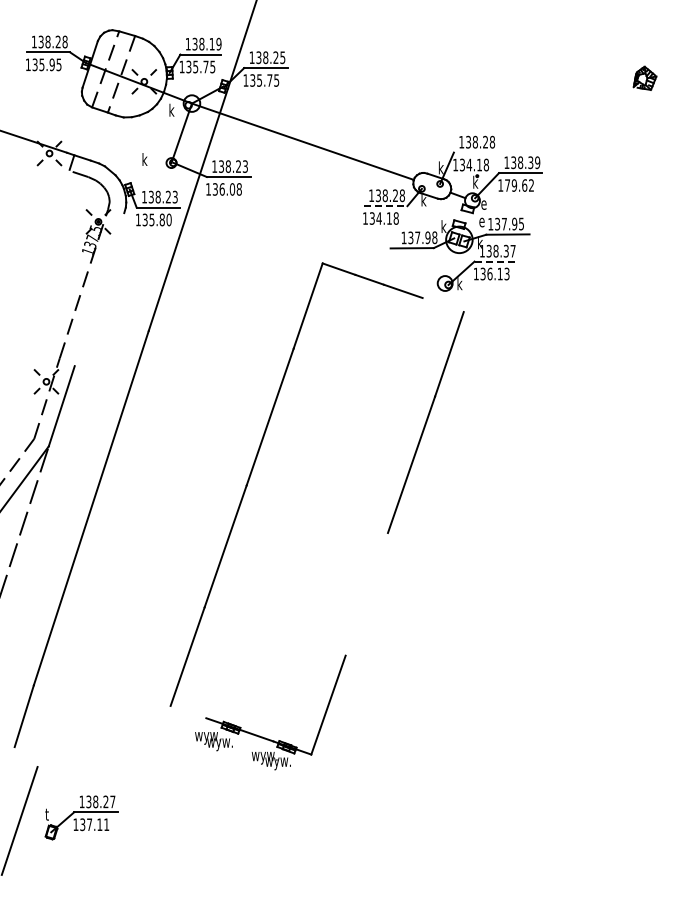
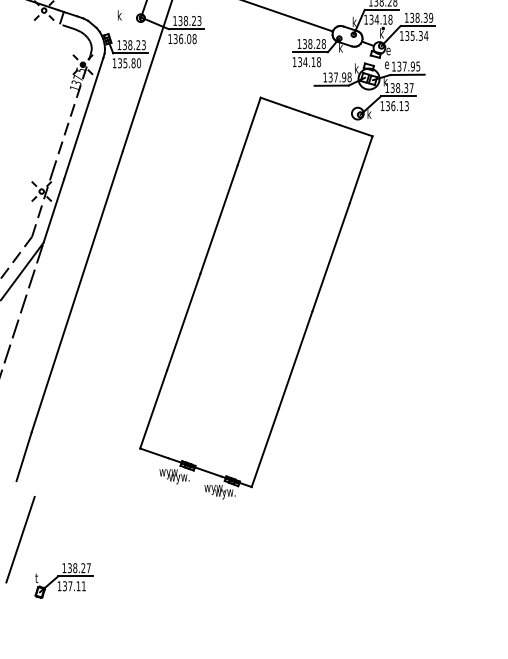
line: (475, 152) -> (381, 9), added
text: (519, 185) -> (416, 35), 179.62 -> 135.34
line: (385, 206) -> (310, 52), dashed -> solid
line: (496, 261) -> (398, 96), dashed -> solid
line: (99, 289) -> (83, 118), added
line: (442, 305) -> (355, 131), added
line: (366, 594) -> (295, 360), added
line: (188, 711) -> (154, 452), added
part: (81, 817) -> (63, 580), moved

